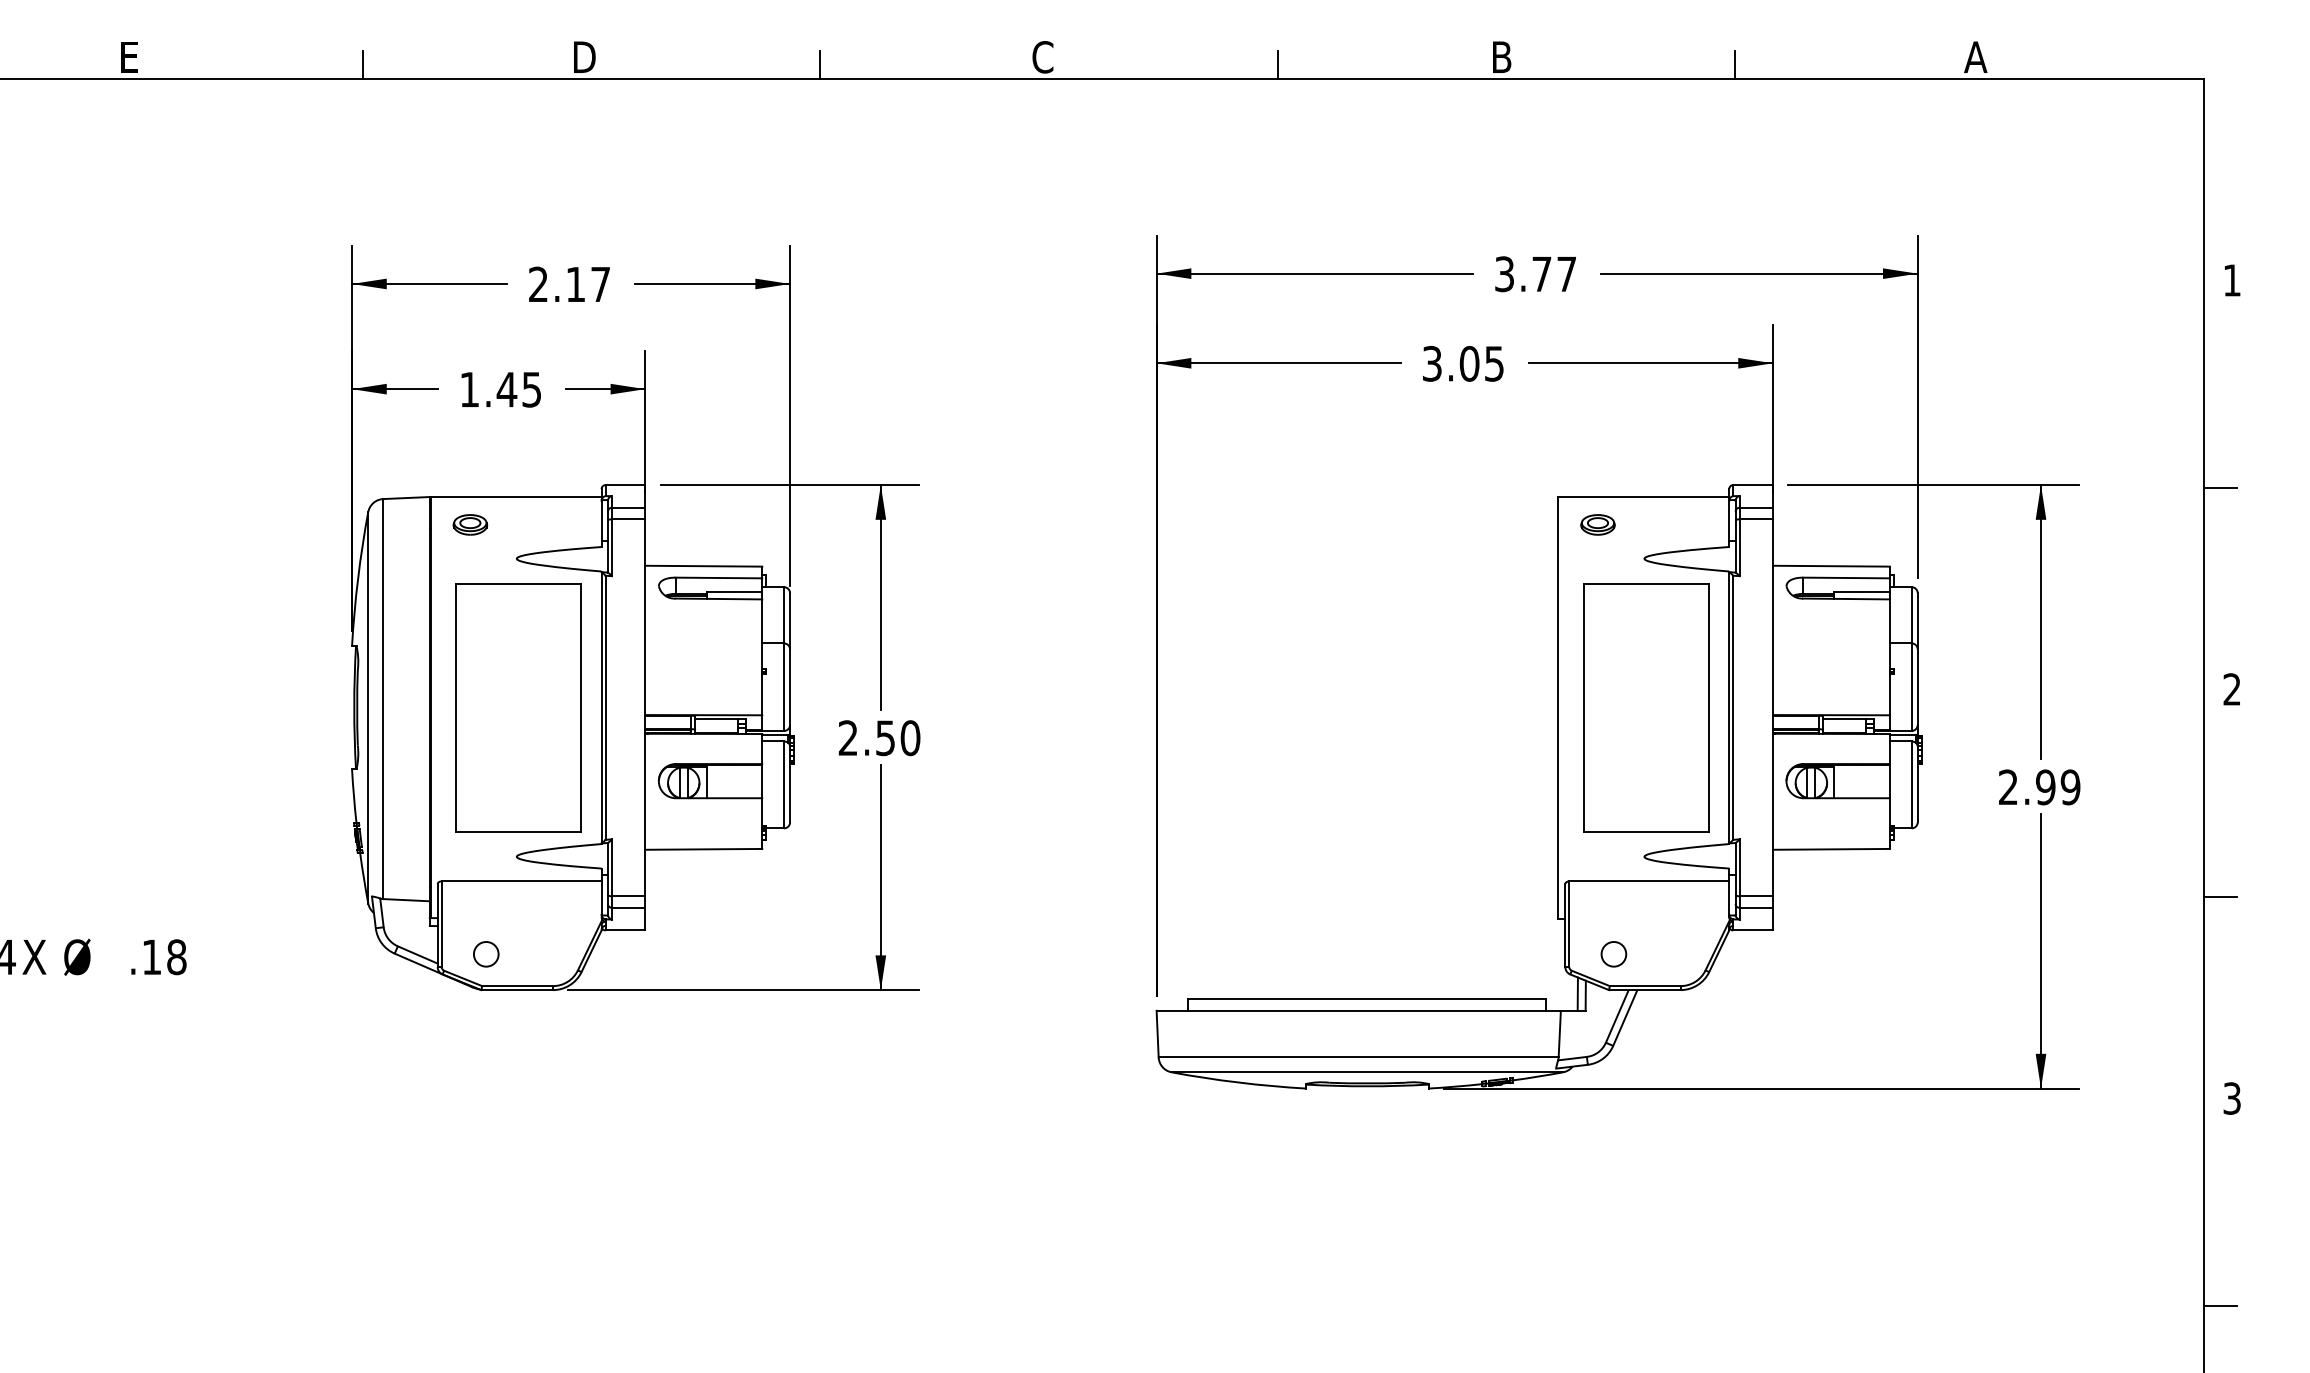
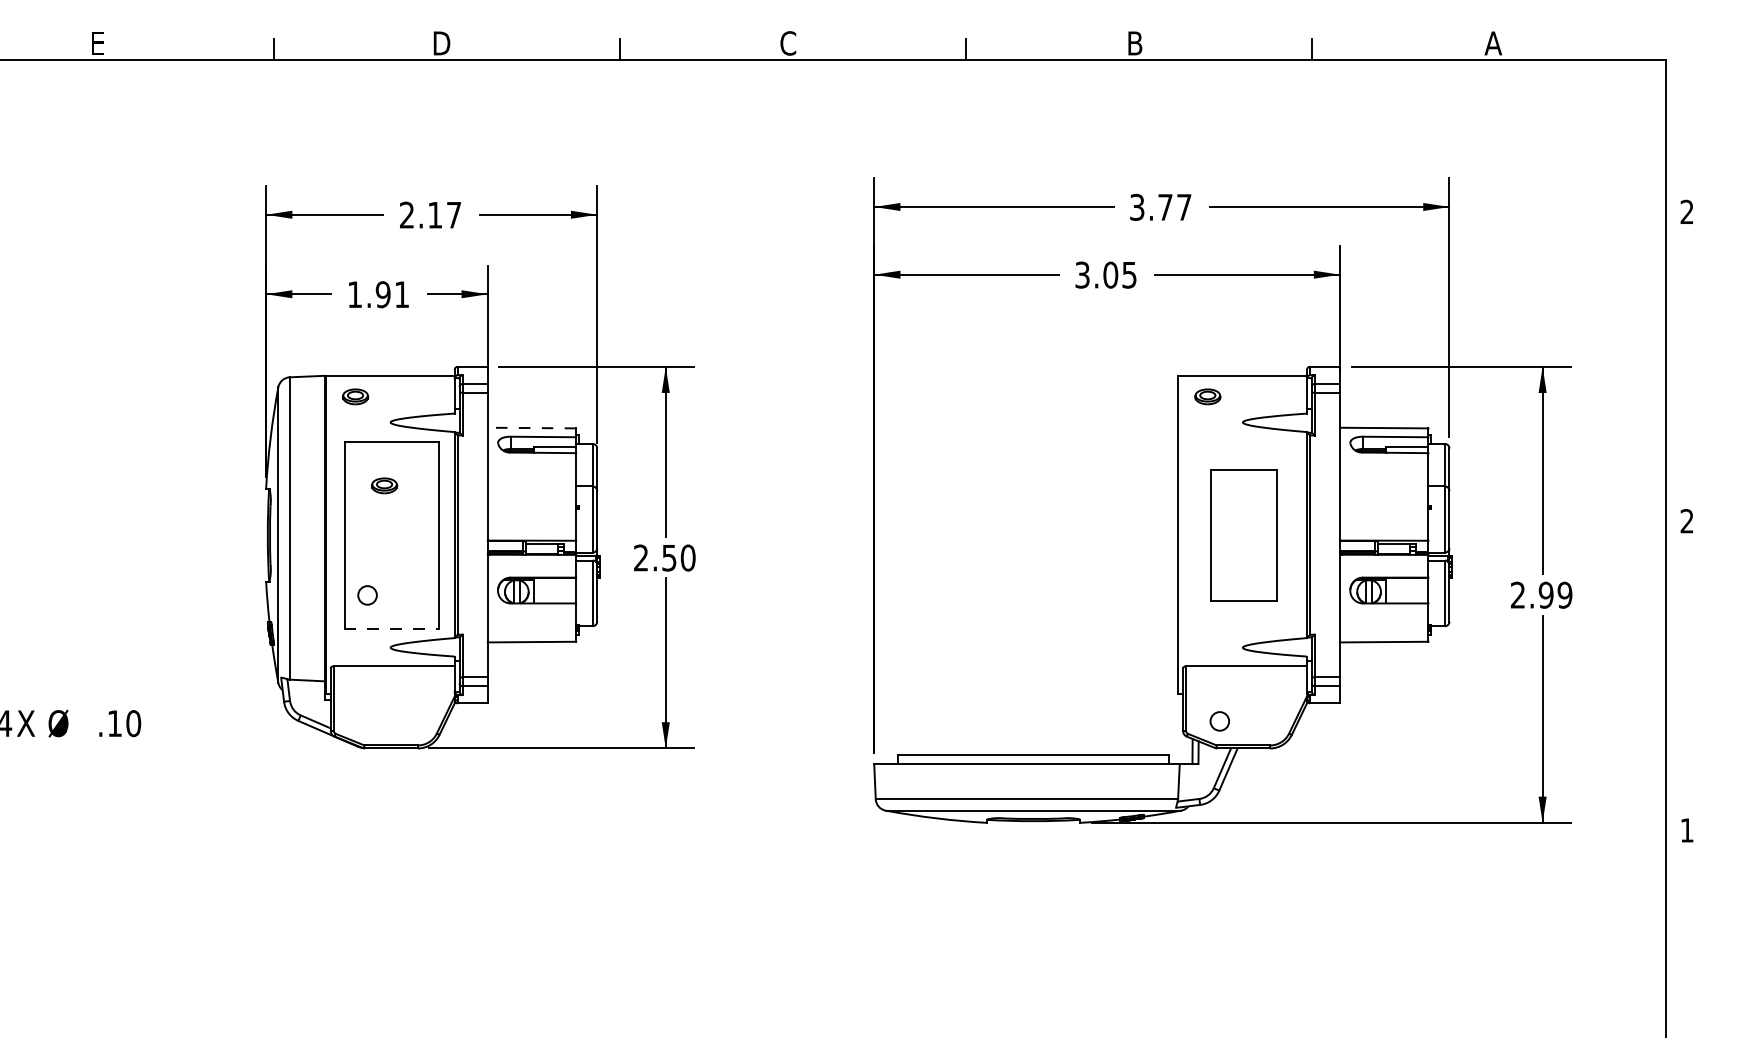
text: (2231, 279) -> (1686, 211), 1 -> 2
text: (517, 389) -> (391, 294), 1.45 -> 1.91
line: (2219, 488) -> (1677, 369), removed
line: (703, 566) -> (531, 428), solid -> dashed
part: (508, 642) -> (384, 485), added
part: (1646, 708) -> (1244, 535), size x0.7
line: (519, 831) -> (392, 628), solid -> dashed
line: (2219, 897) -> (1677, 678), removed
circle: (486, 954) -> (367, 595), moved
text: (176, 957) -> (133, 723), .18 -> .10
text: (2231, 1098) -> (1686, 830), 3 -> 1
line: (2219, 1306) -> (1677, 987), removed

